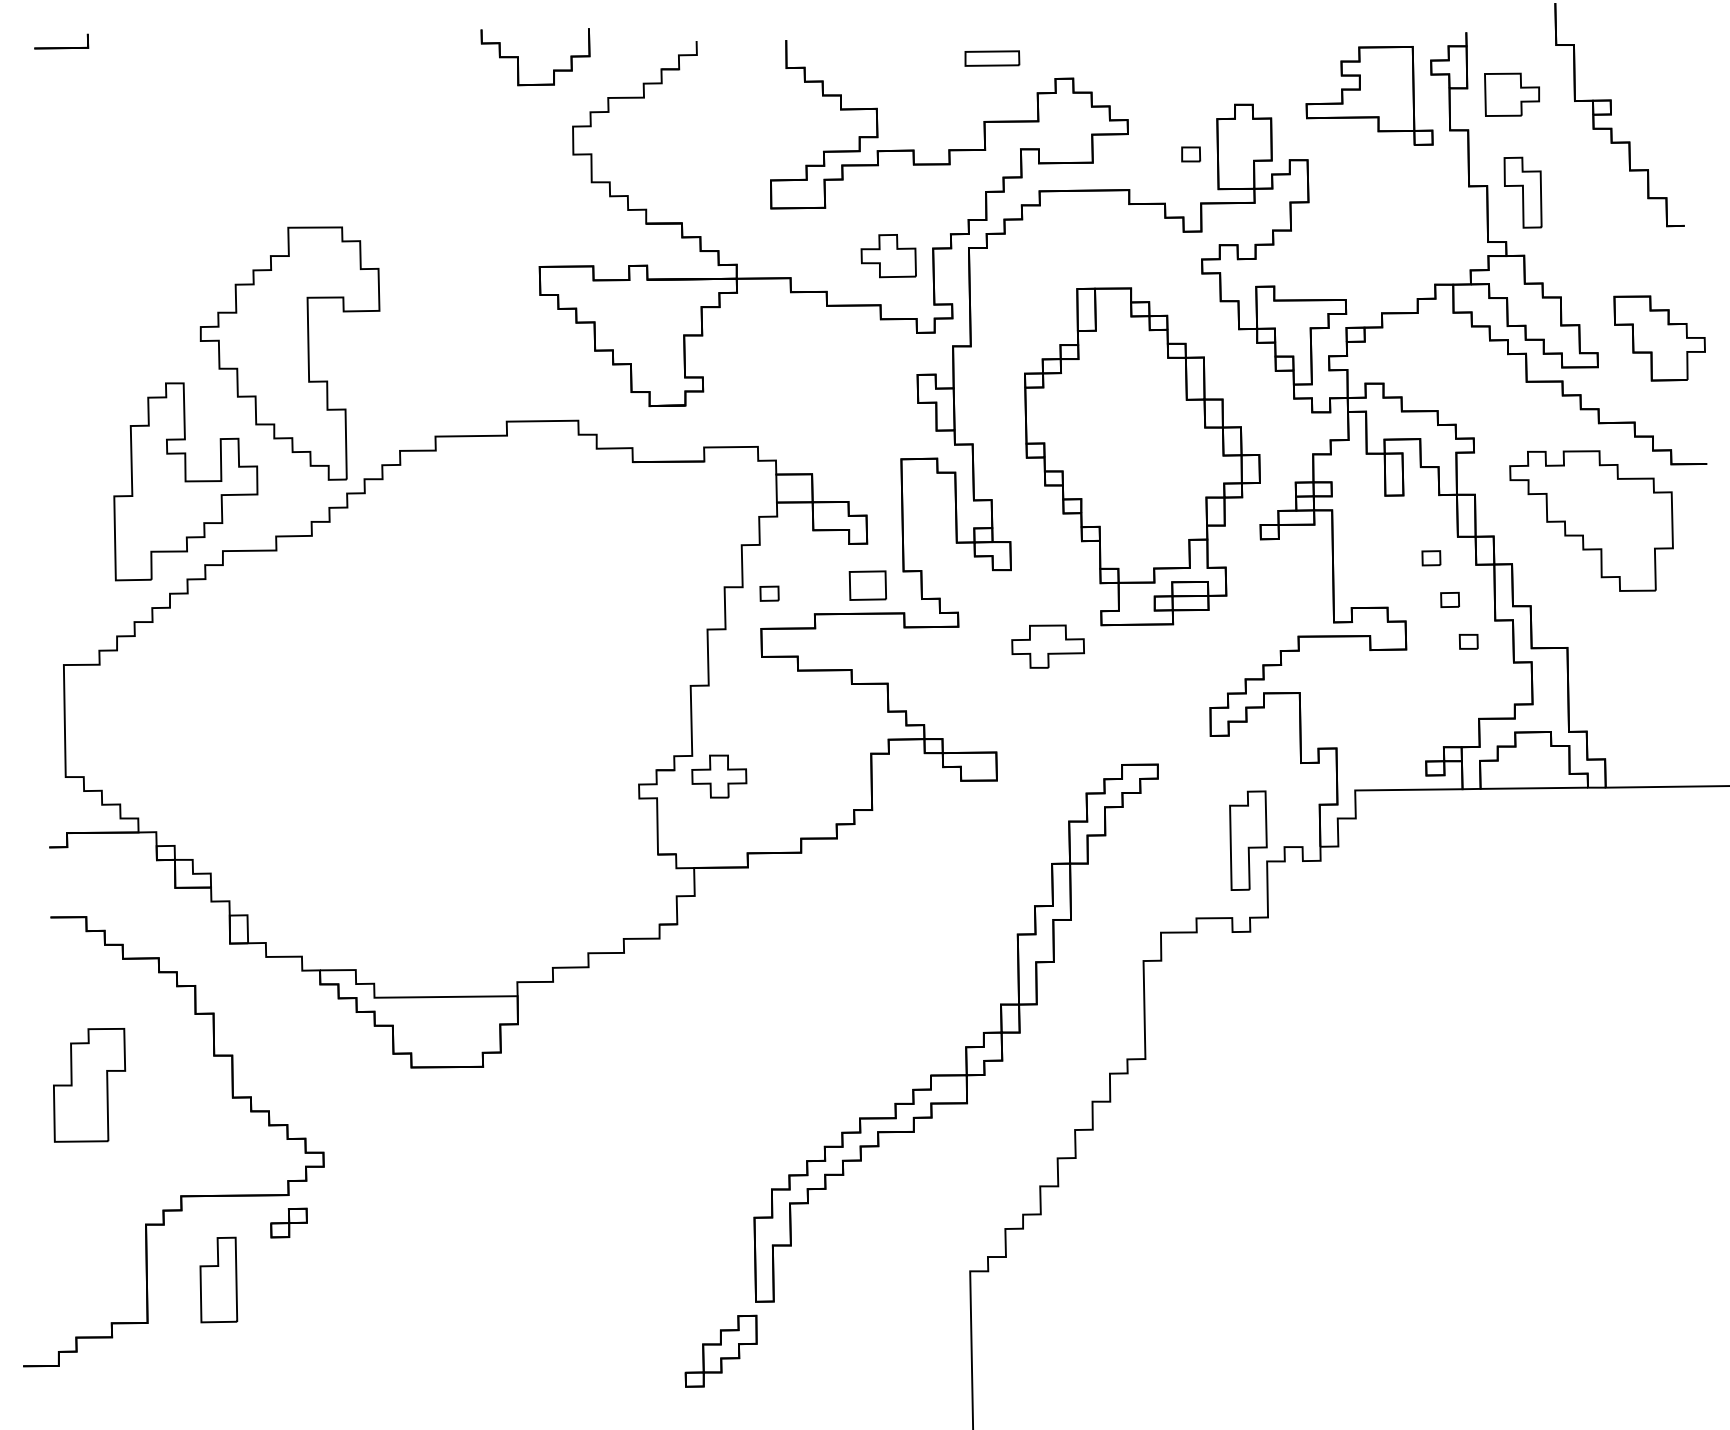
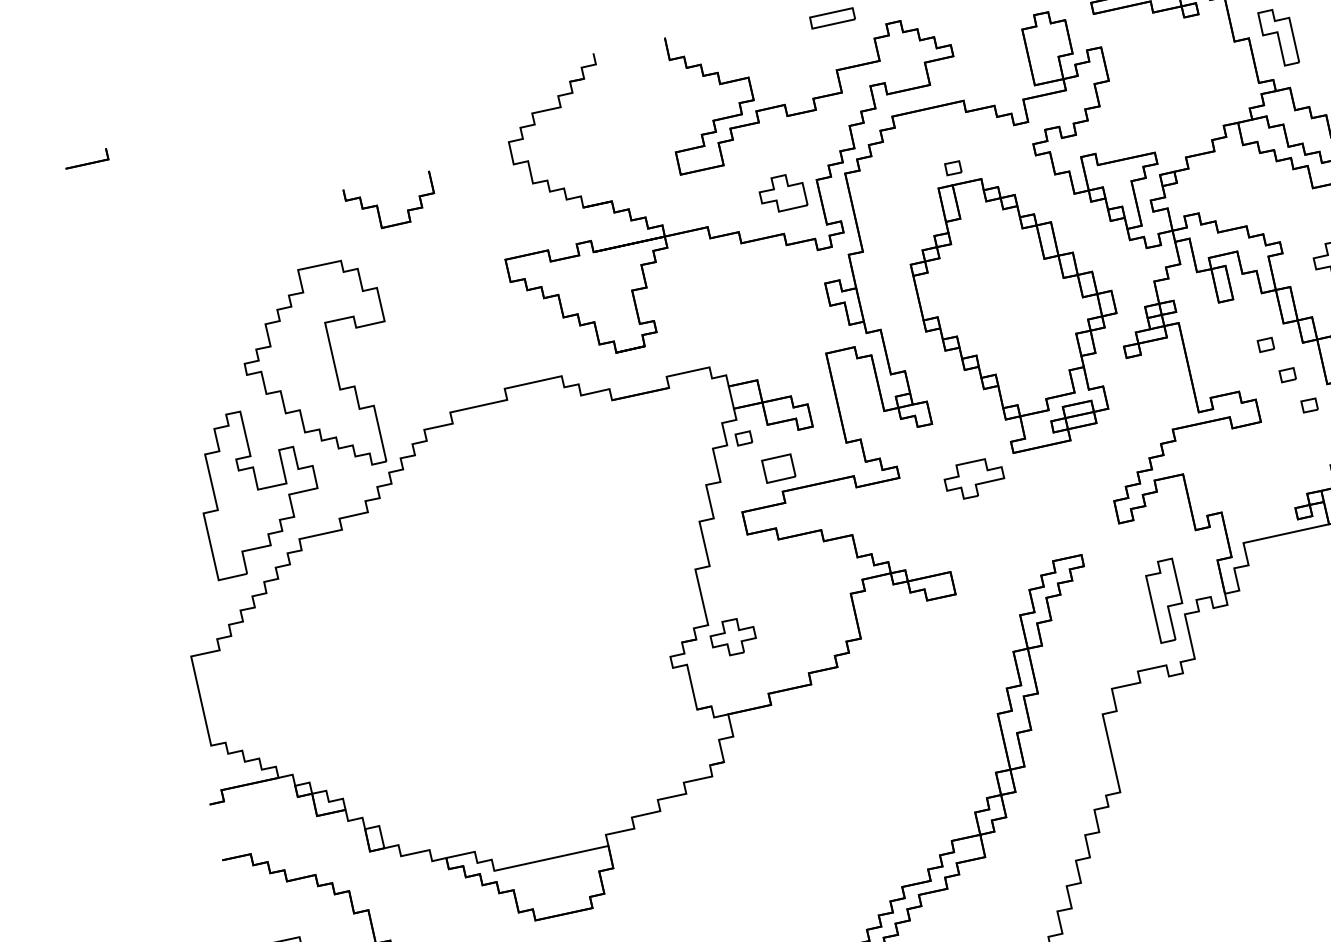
part: (518, 57) -> (377, 205), moved
part: (1191, 154) -> (953, 168), moved
part: (867, 585) -> (778, 468), moved
part: (769, 593) -> (743, 438), moved

